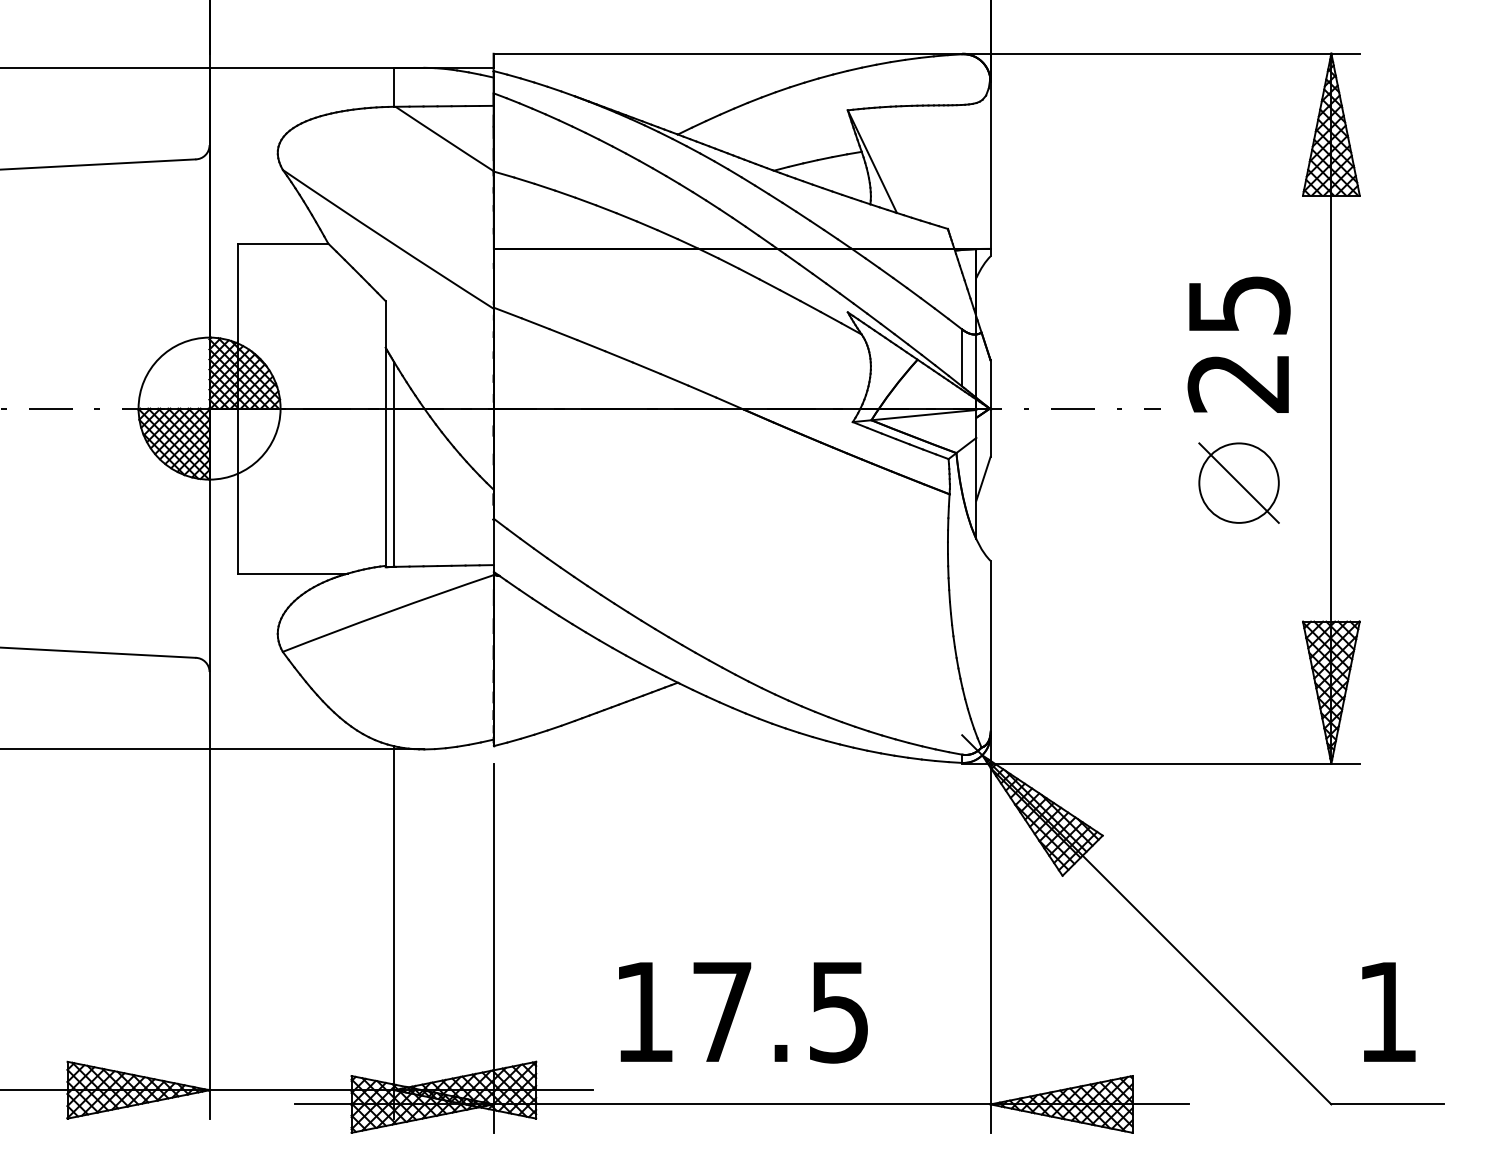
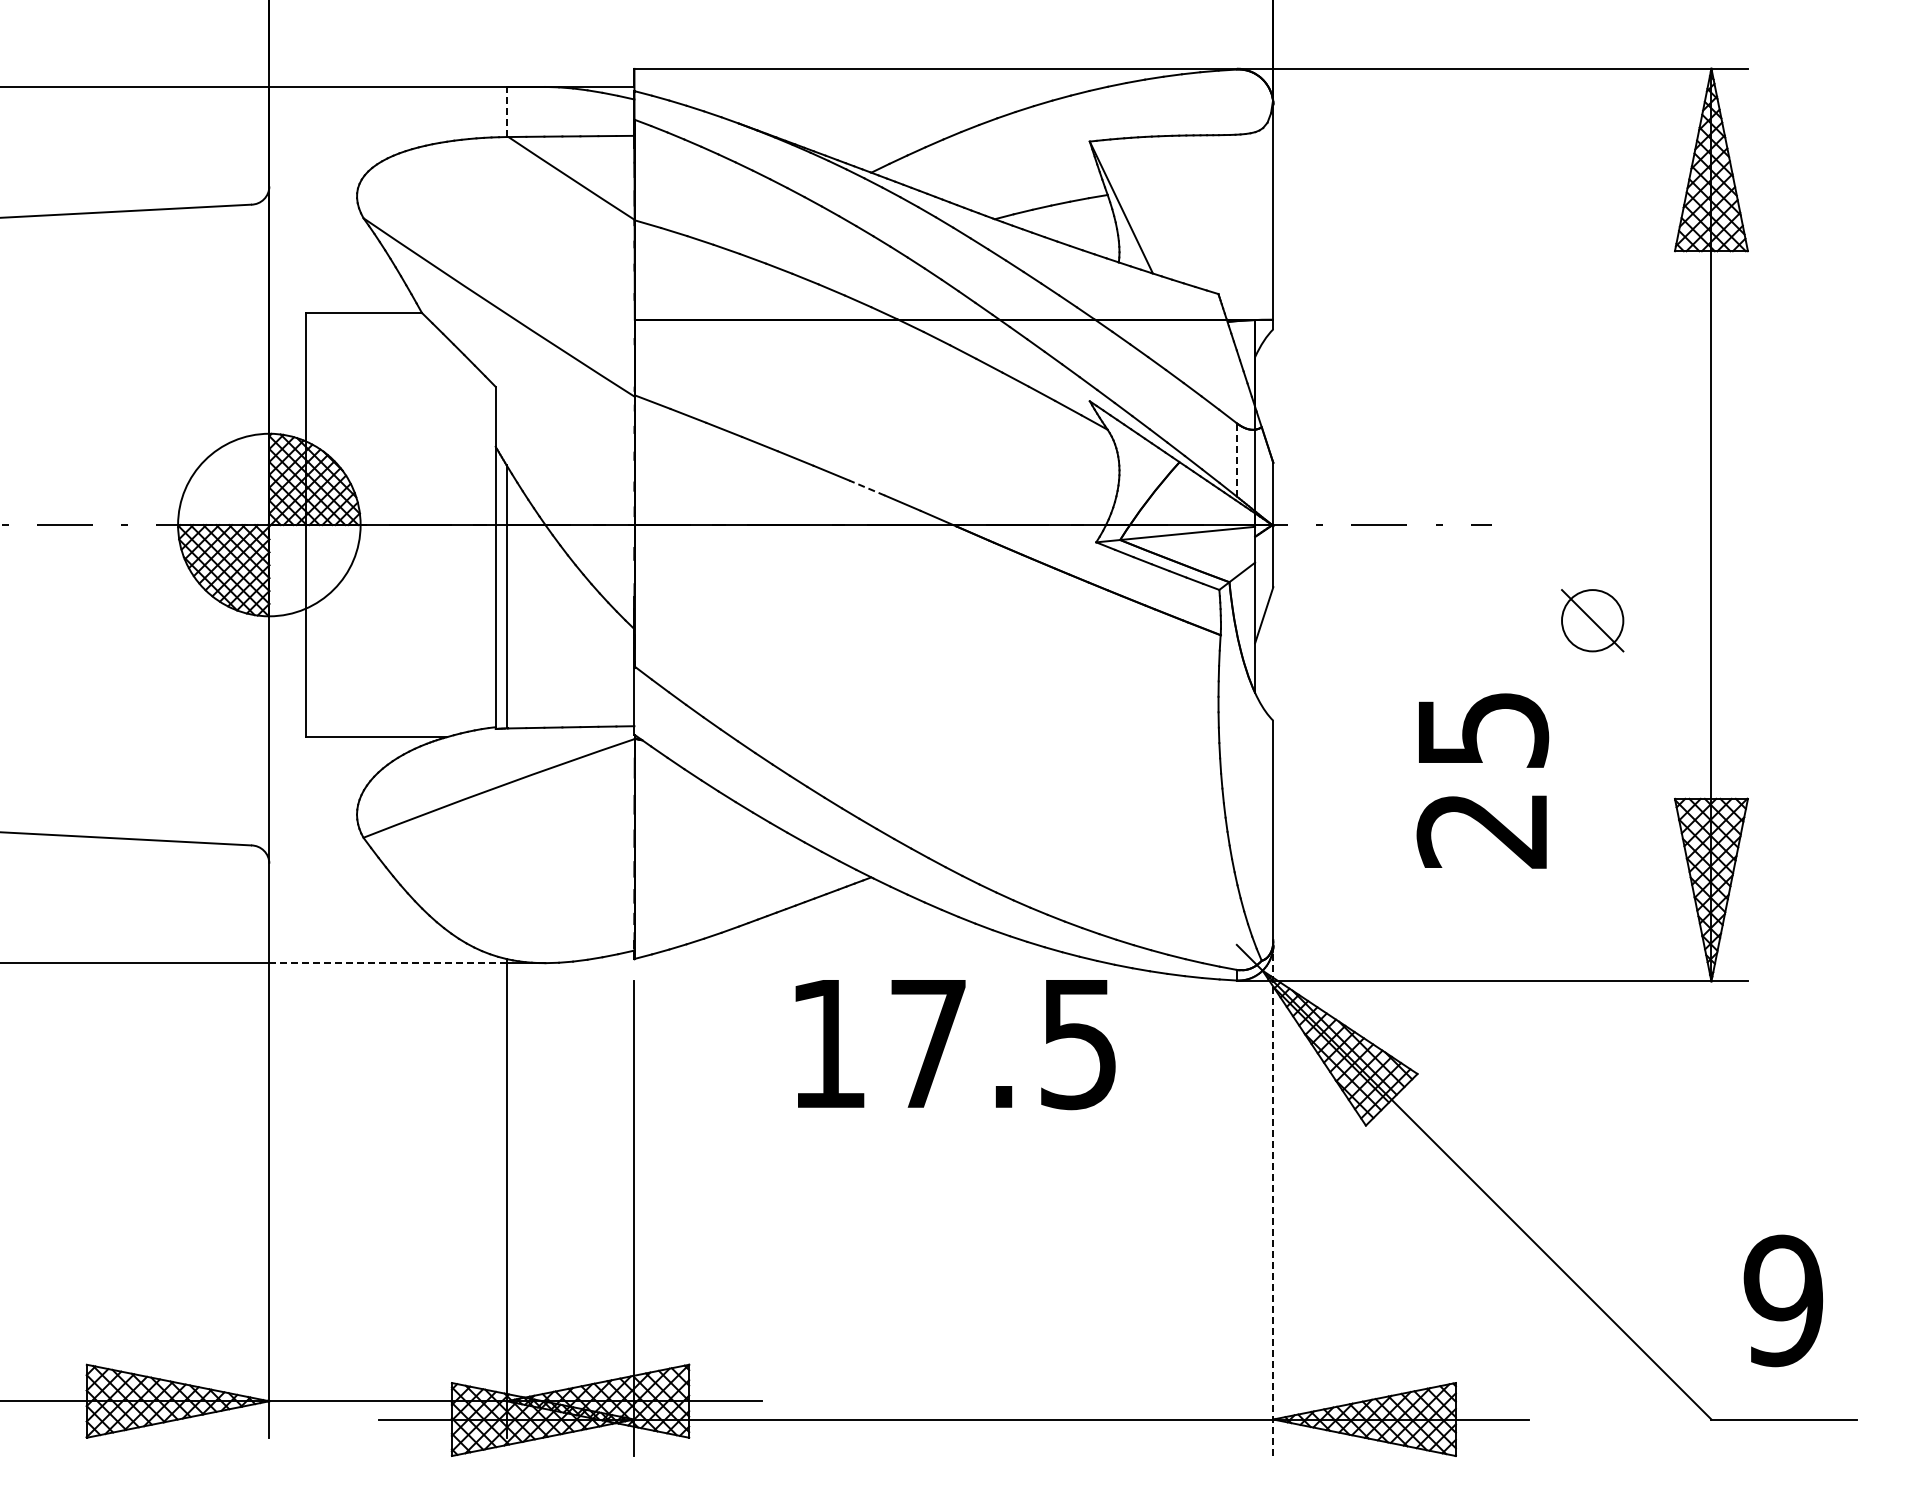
line: (394, 86) -> (506, 111), solid -> dashed
text: (1238, 344) -> (1482, 780), moved
line: (961, 357) -> (1236, 459), solid -> dashed
line: (674, 379) -> (866, 487), solid -> dashed
part: (1238, 482) -> (1592, 620), size x0.6
line: (302, 749) -> (388, 963), solid -> dashed
line: (990, 934) -> (1273, 1200), solid -> dashed
text: (1387, 1011) -> (1783, 1300), 1 -> 9
text: (743, 1013) -> (955, 1045), moved

